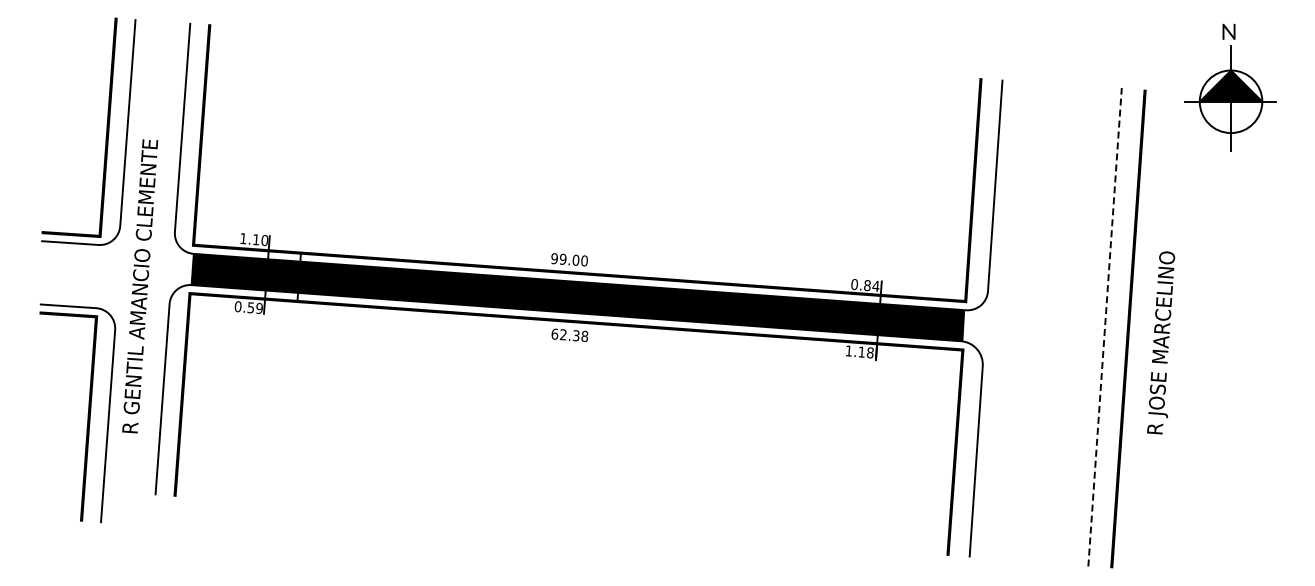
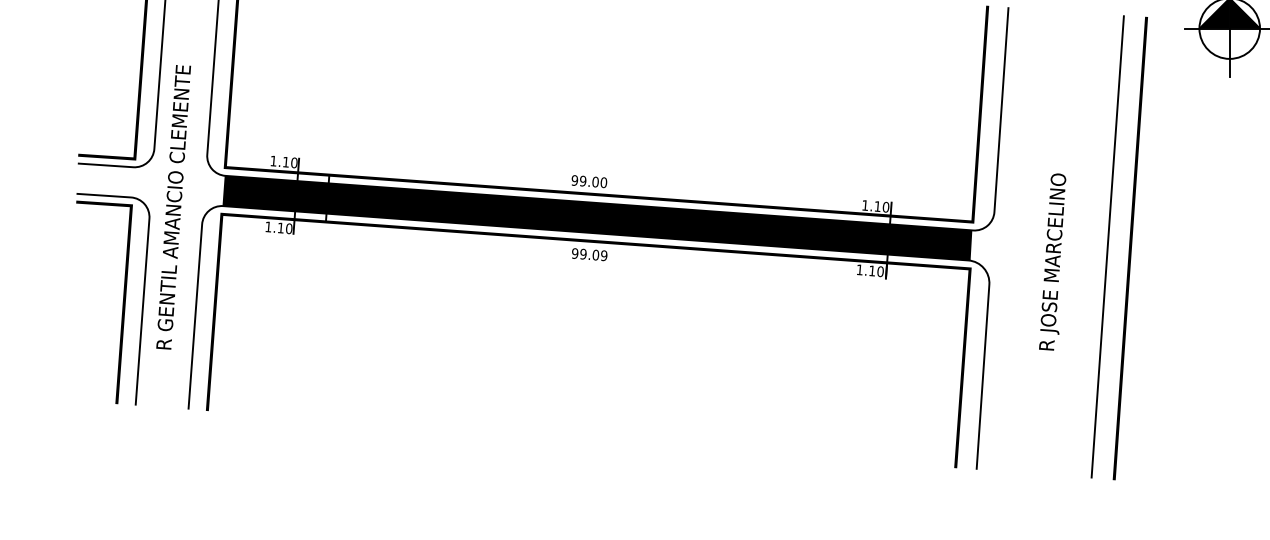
text: (865, 285) -> (875, 206), 0.84 -> 1.10
text: (248, 307) -> (278, 227), 0.59 -> 1.10
line: (1105, 326) -> (1108, 246), dashed -> solid
text: (569, 334) -> (589, 253), 62.38 -> 99.09
text: (1161, 342) -> (1053, 261), moved
text: (869, 352) -> (879, 271), 1.18 -> 1.10
part: (87, 413) -> (122, 299), moved

